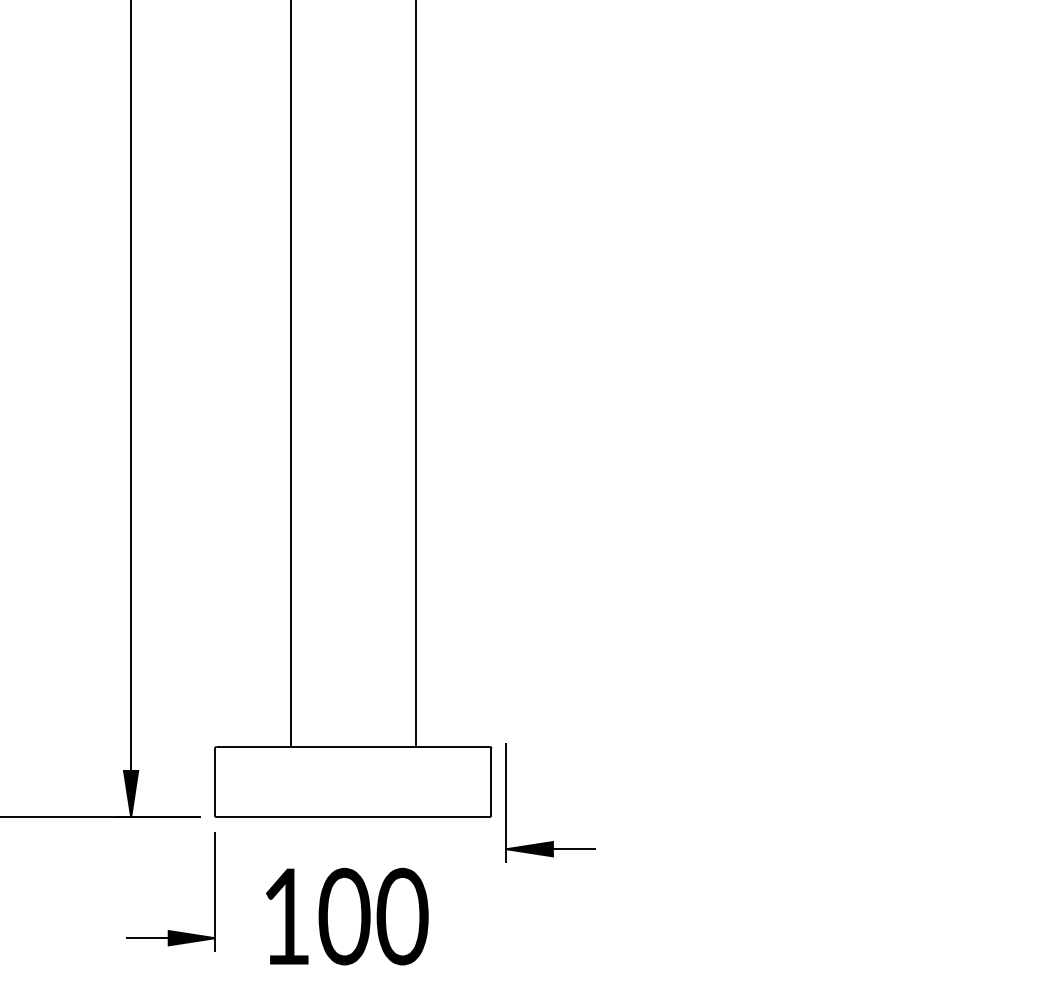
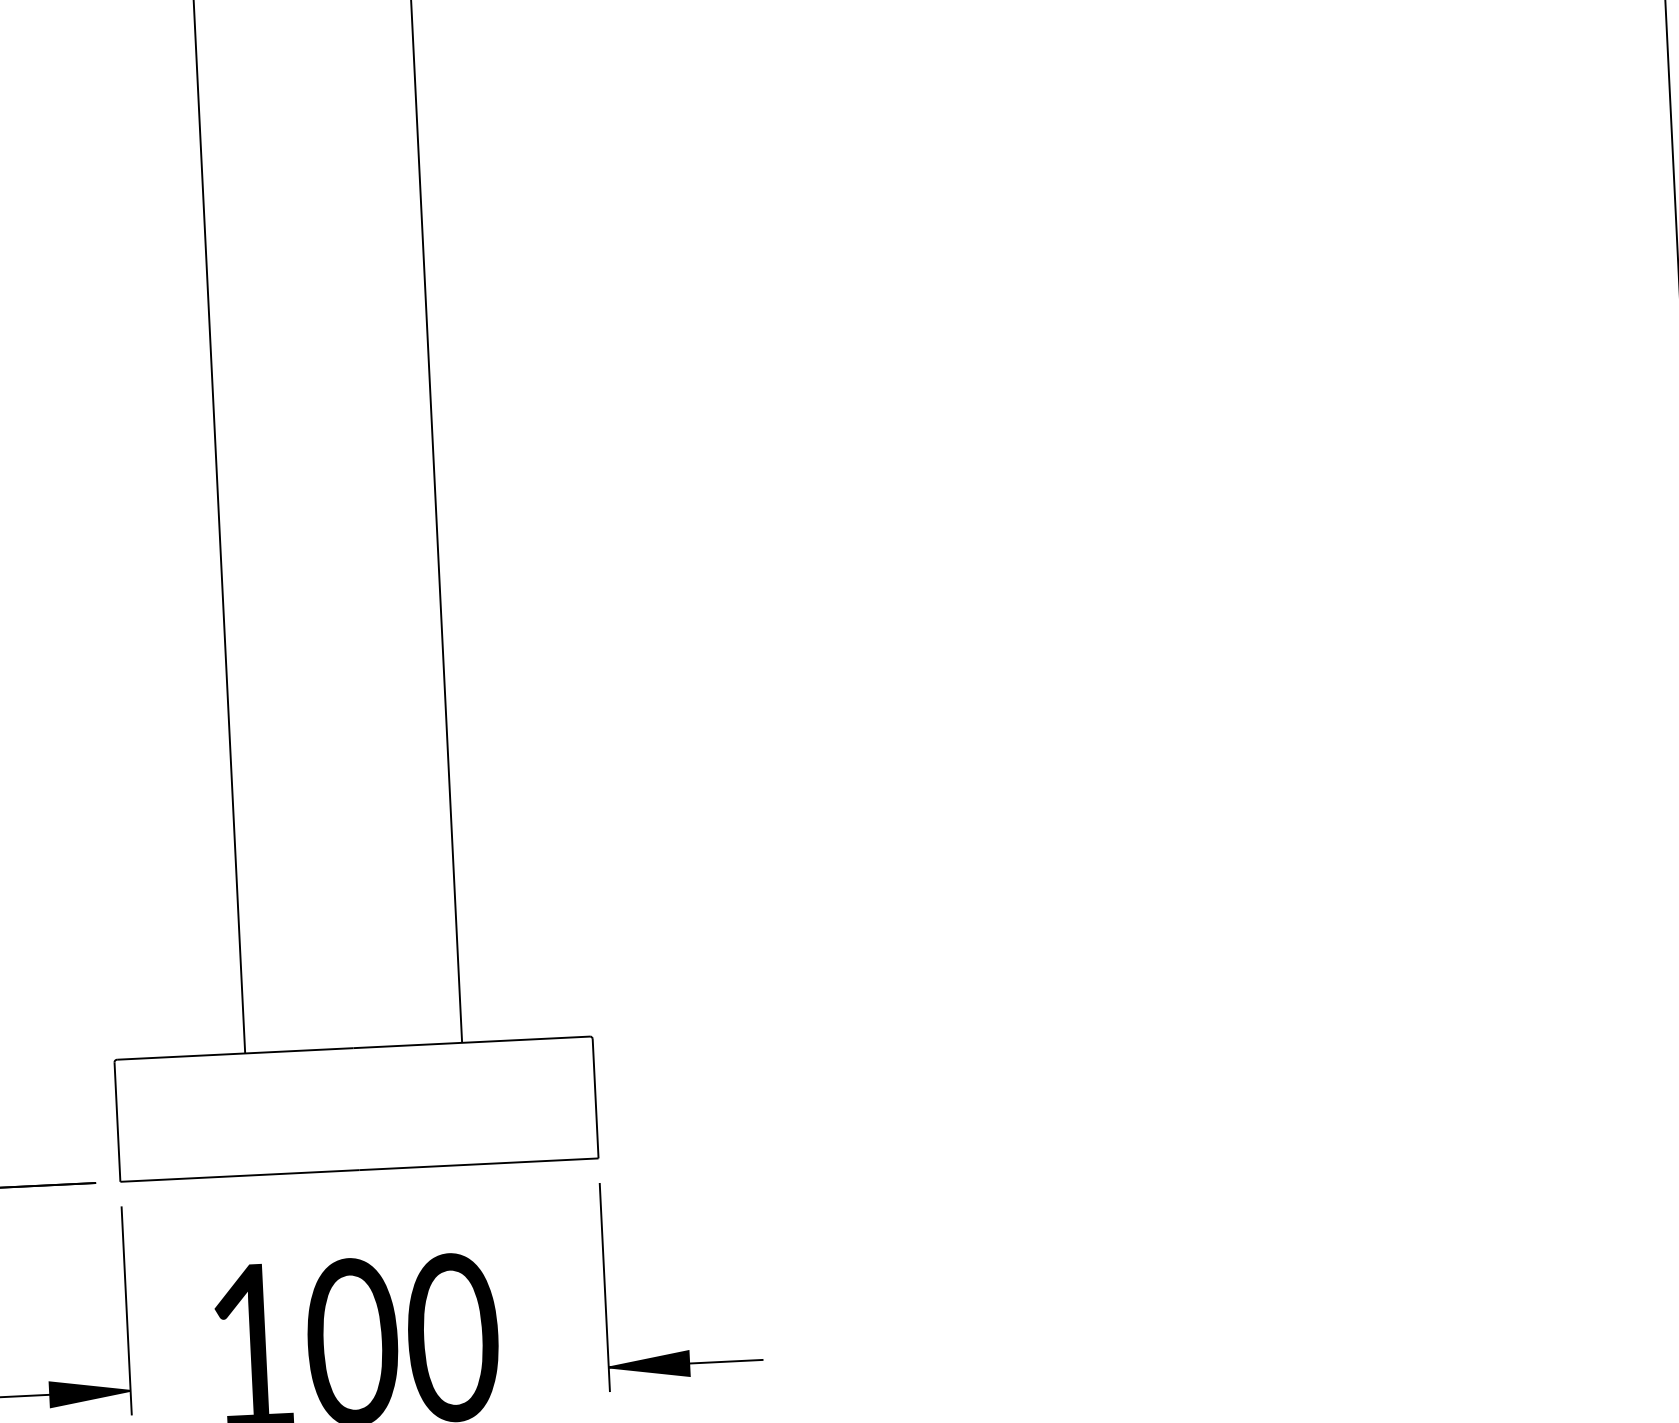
part: (550, 841) -> (684, 1350), moved

